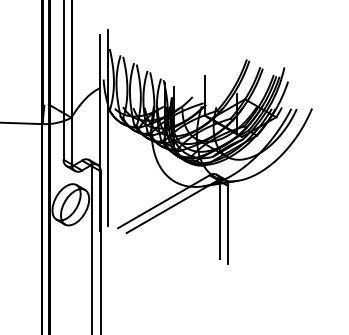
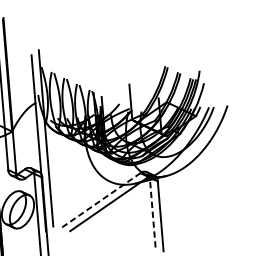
line: (163, 201) -> (100, 200), solid -> dashed
line: (219, 220) -> (152, 212), solid -> dashed

